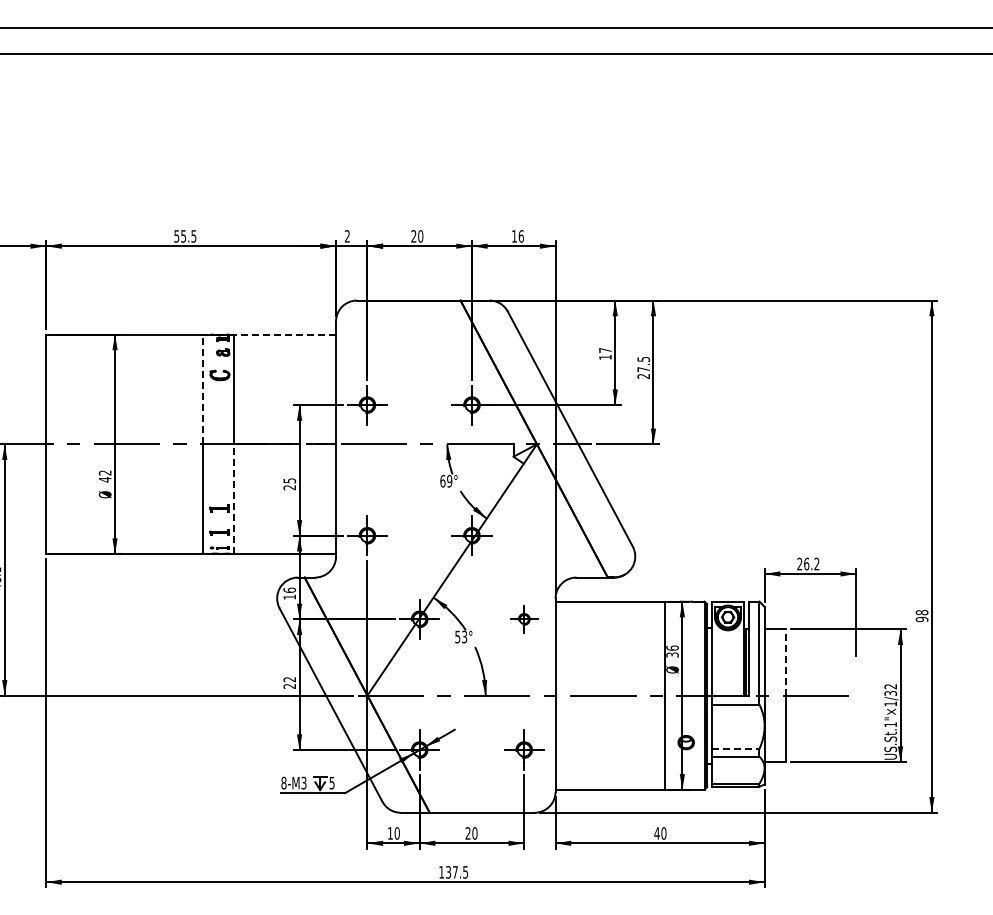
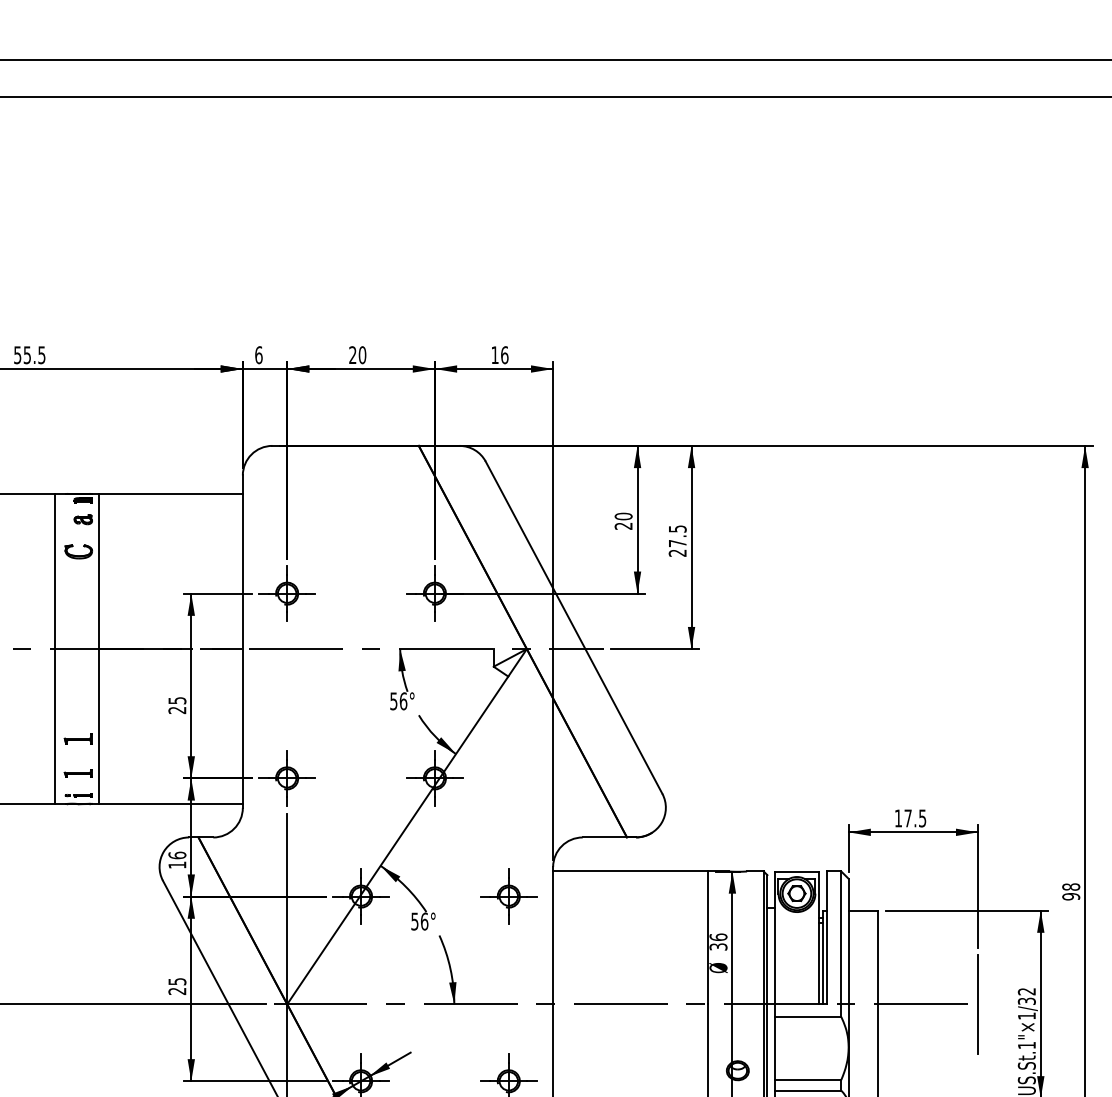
text: (347, 236) -> (259, 355), 2 -> 6
line: (285, 334) -> (171, 493), dashed -> solid
text: (605, 353) -> (623, 520), 17 -> 20
line: (202, 389) -> (54, 571), dashed -> solid
text: (446, 480) -> (398, 700), 69° -> 56°
line: (234, 499) -> (99, 727), dashed -> solid
text: (808, 563) -> (910, 817), 26.2 -> 17.5
part: (524, 619) -> (509, 896), size x1.43
text: (464, 636) -> (424, 920), 53° -> 56°
line: (785, 662) -> (878, 957), dashed -> solid
text: (289, 679) -> (177, 981), 22 -> 25
line: (856, 695) -> (978, 1004), added
line: (735, 749) -> (807, 1080), dashed -> solid

